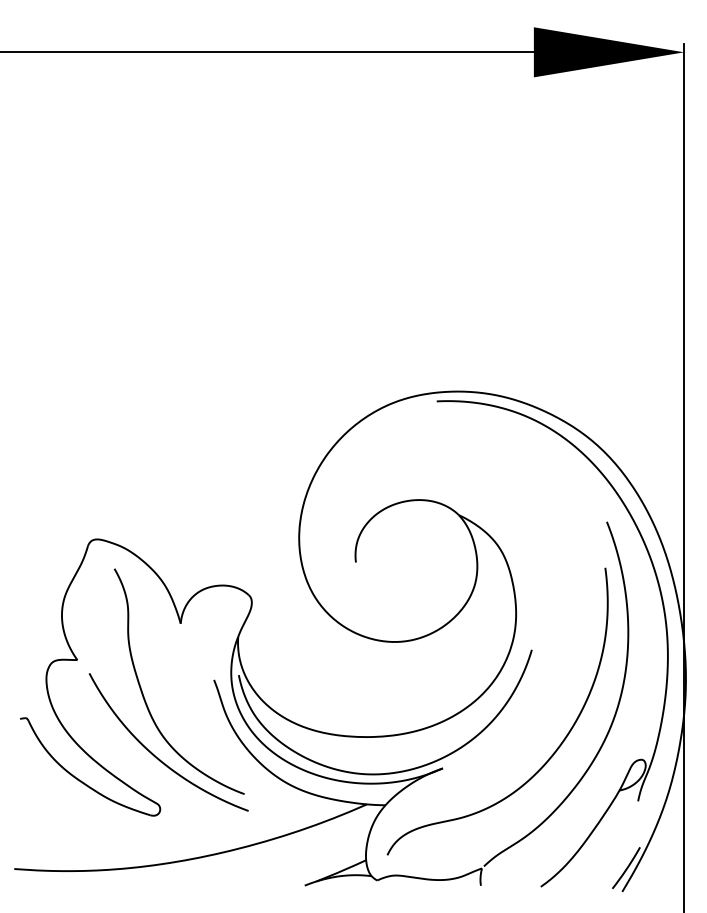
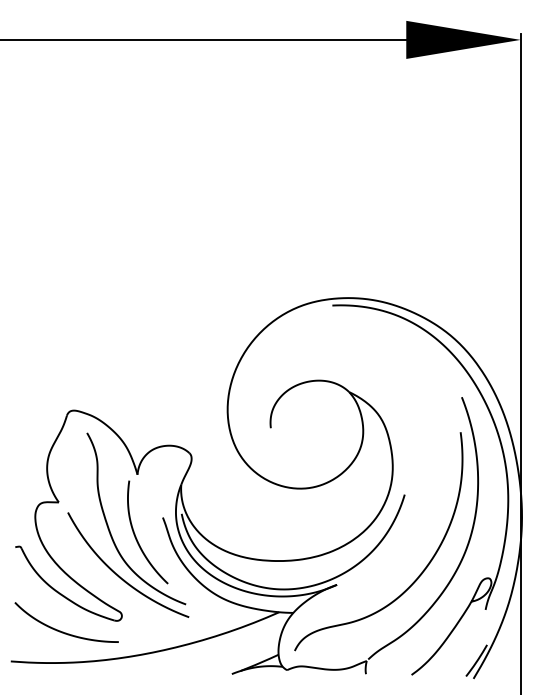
curve: (180, 707) -> (137, 538), added
curve: (83, 829) -> (63, 631), added

